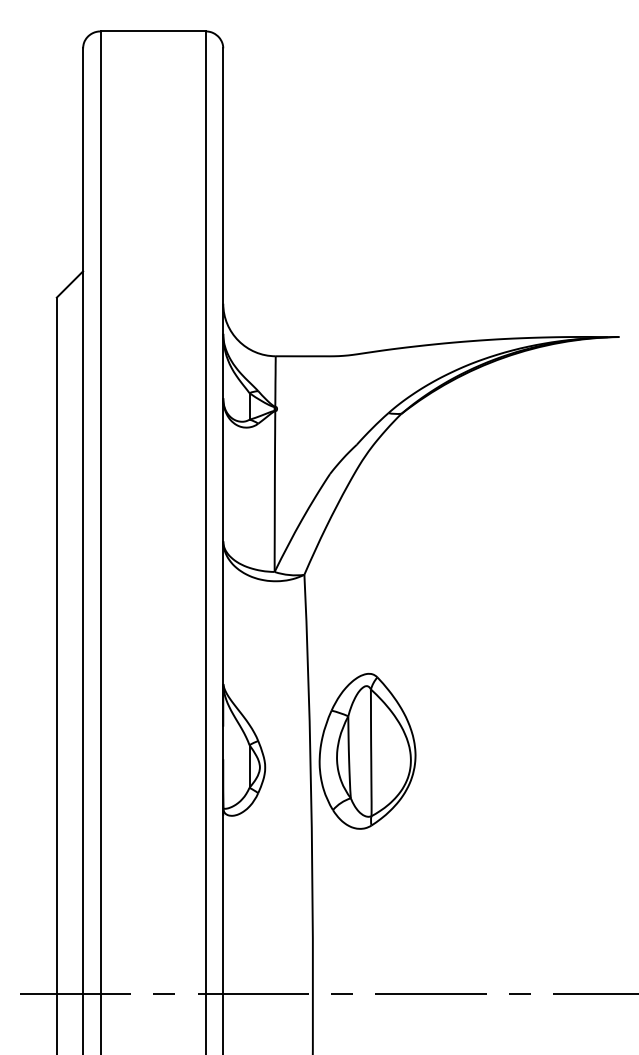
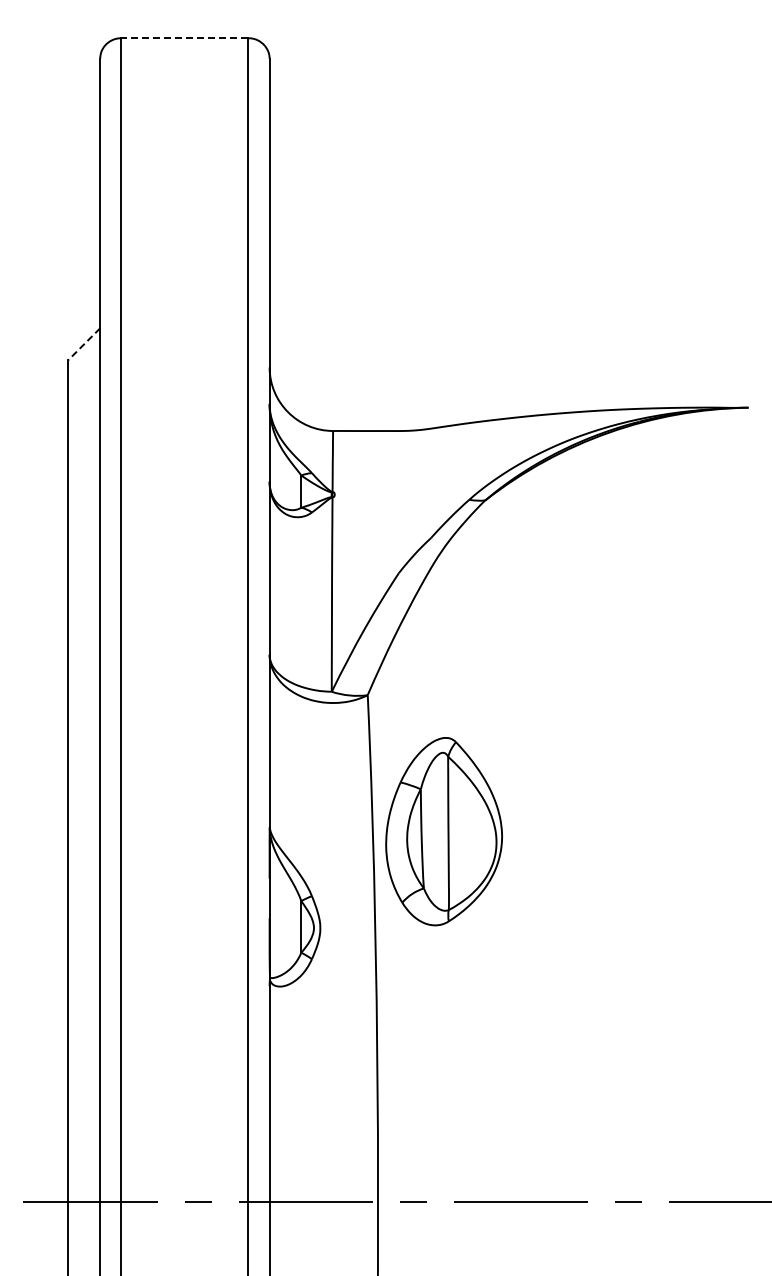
line: (152, 31) -> (184, 38), solid -> dashed
line: (69, 284) -> (83, 344), solid -> dashed
part: (367, 751) -> (443, 831), moved

